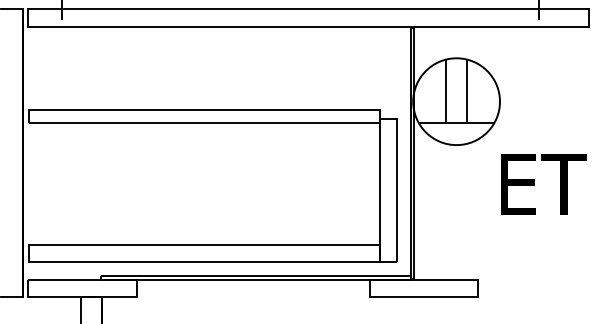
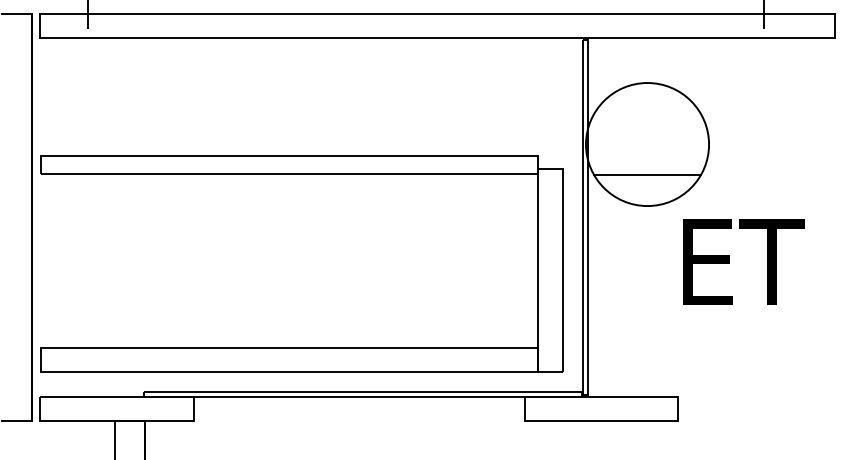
line: (445, 91) -> (632, 129), removed
line: (467, 91) -> (662, 129), removed
text: (544, 184) -> (743, 261), moved

